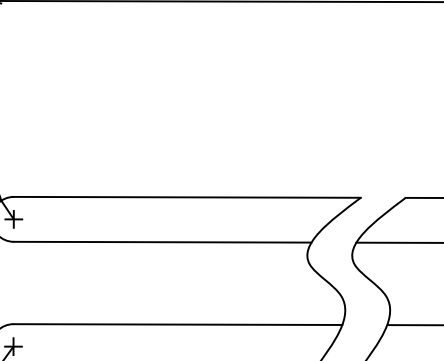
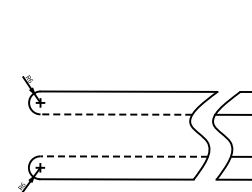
line: (162, 242) -> (116, 114), solid -> dashed
line: (178, 324) -> (124, 156), solid -> dashed

